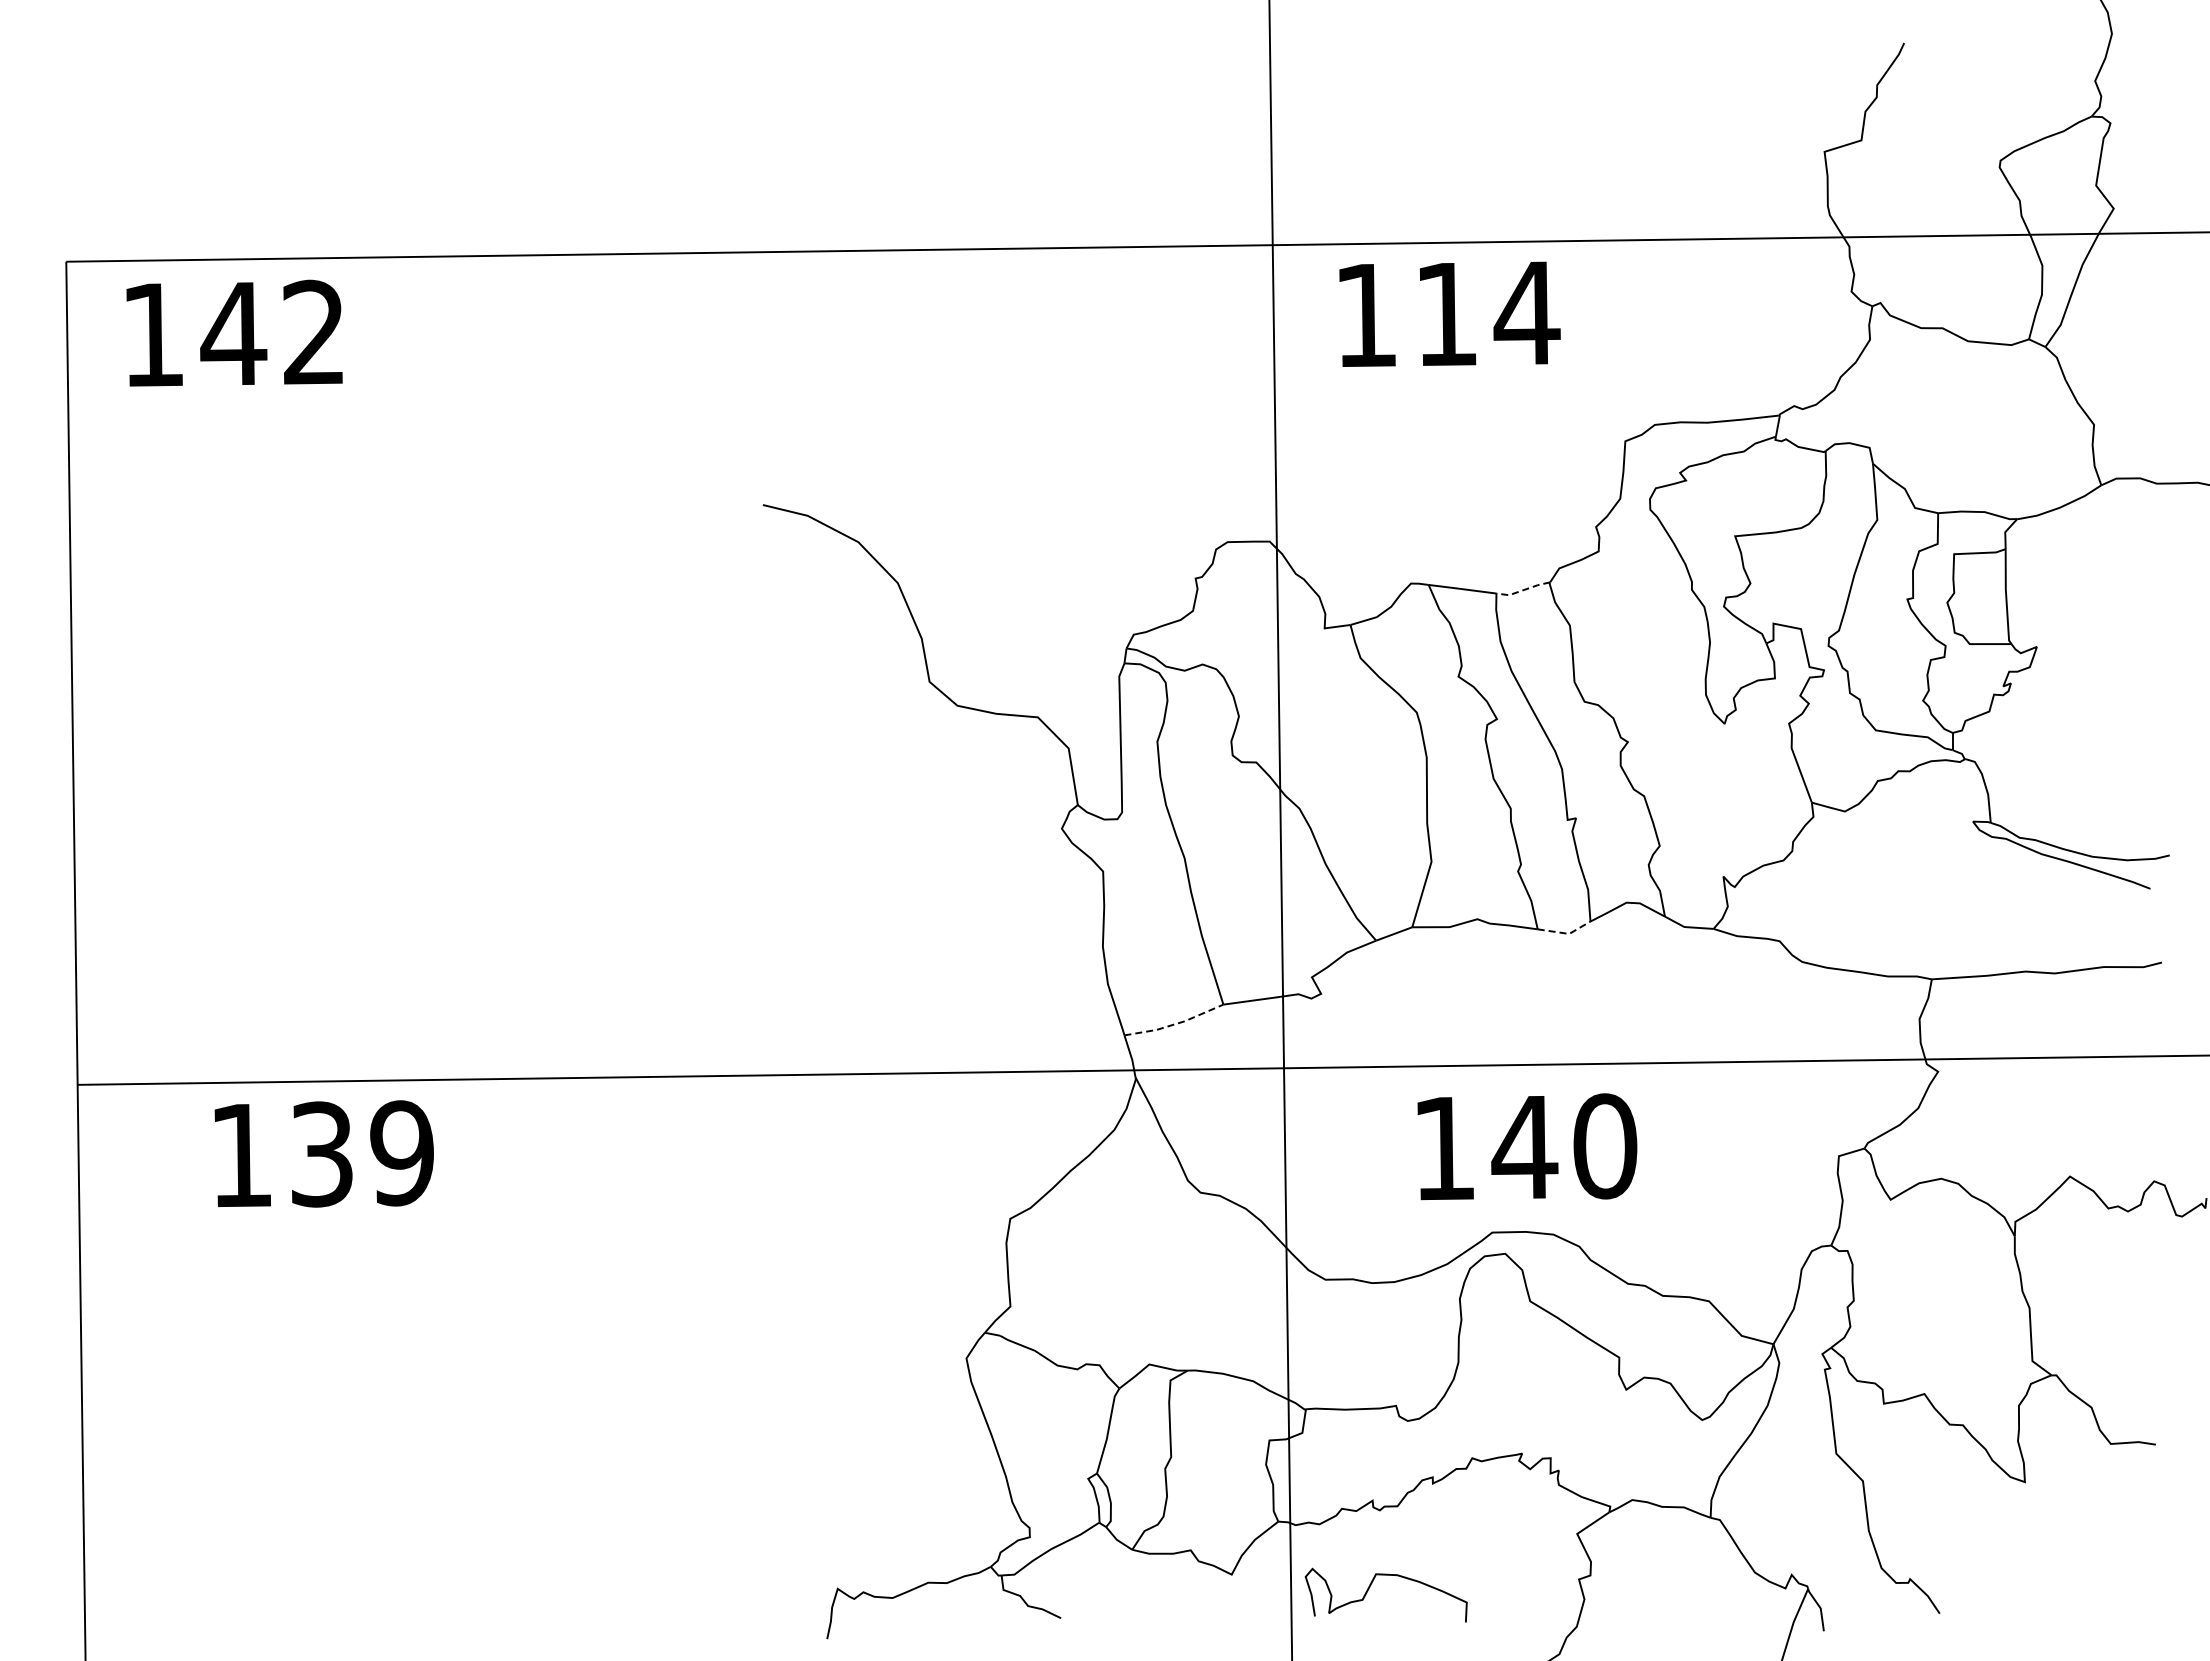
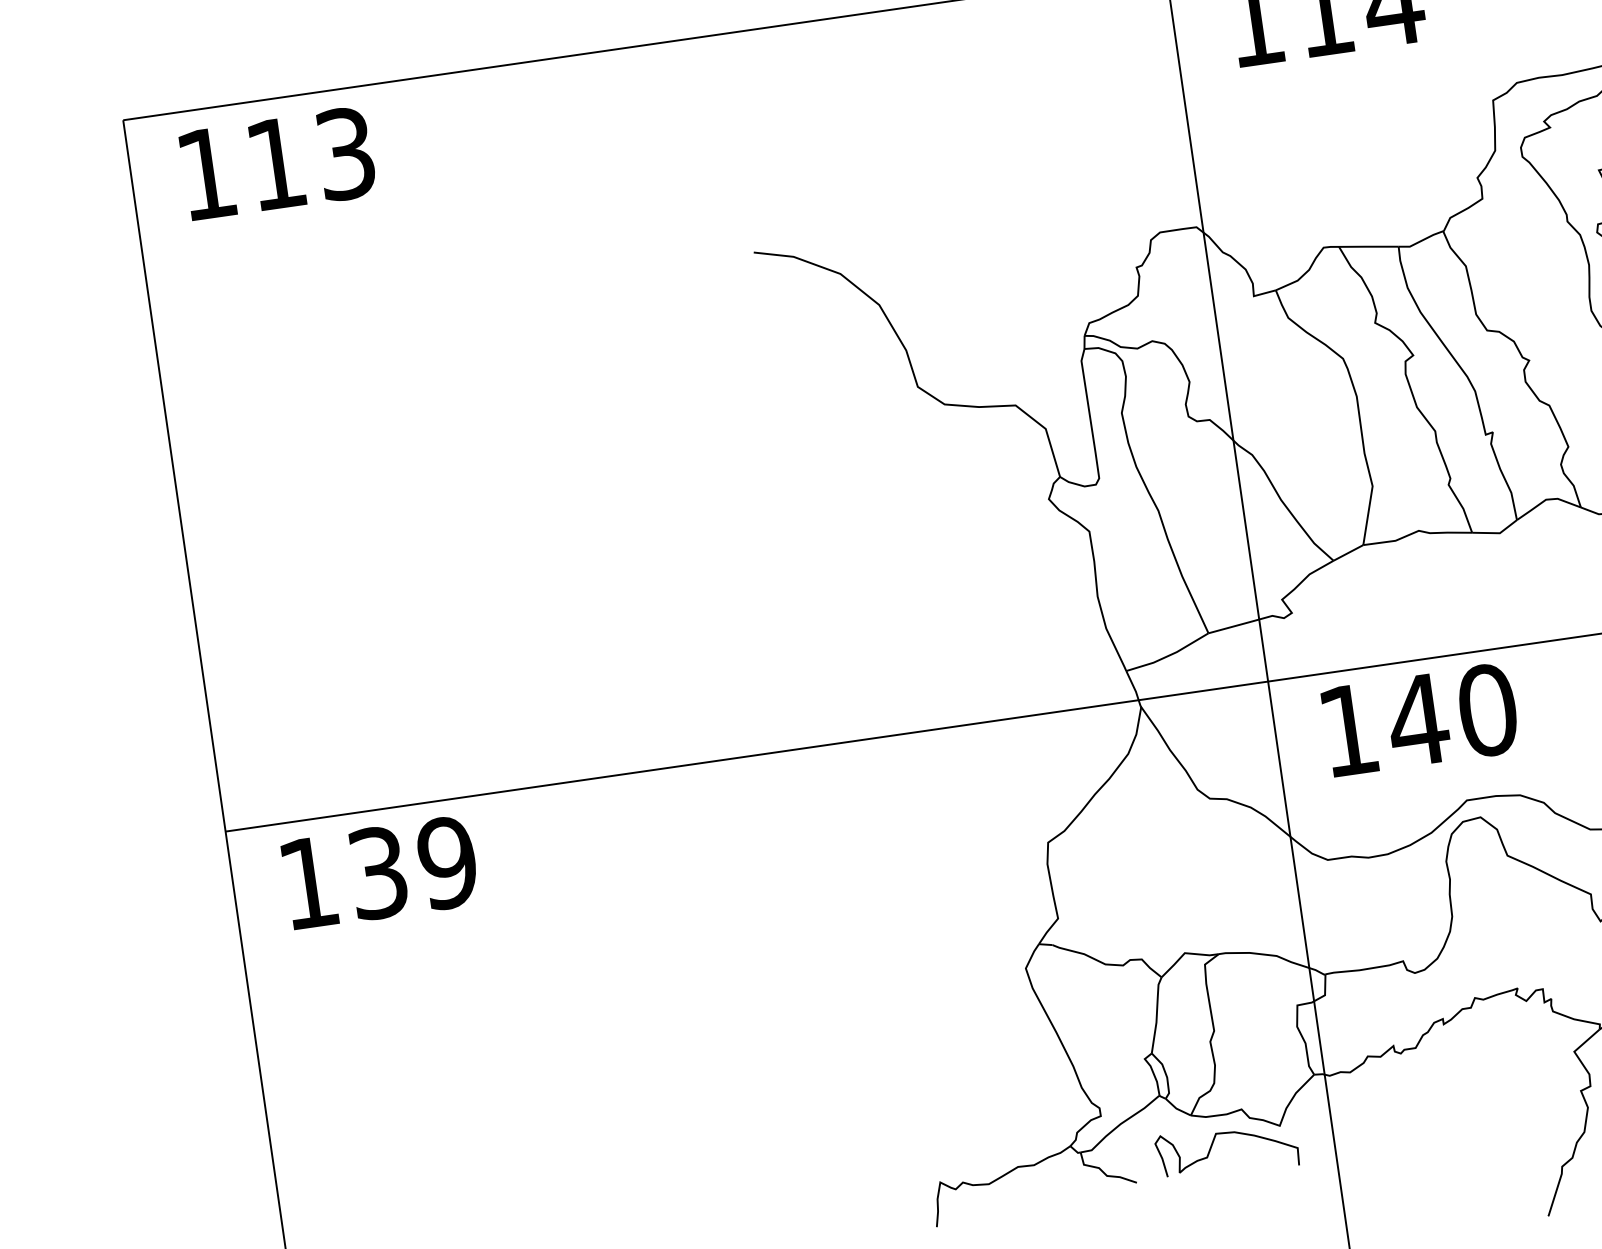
text: (272, 332) -> (309, 158), 142 -> 113
line: (1522, 590) -> (1420, 241), dashed -> solid
line: (1566, 933) -> (1497, 533), dashed -> solid
line: (1175, 1024) -> (1169, 655), dashed -> solid
text: (1527, 1146) -> (1420, 719), moved
text: (323, 1153) -> (379, 872), moved
curve: (1370, 1587) -> (1212, 1145), moved

